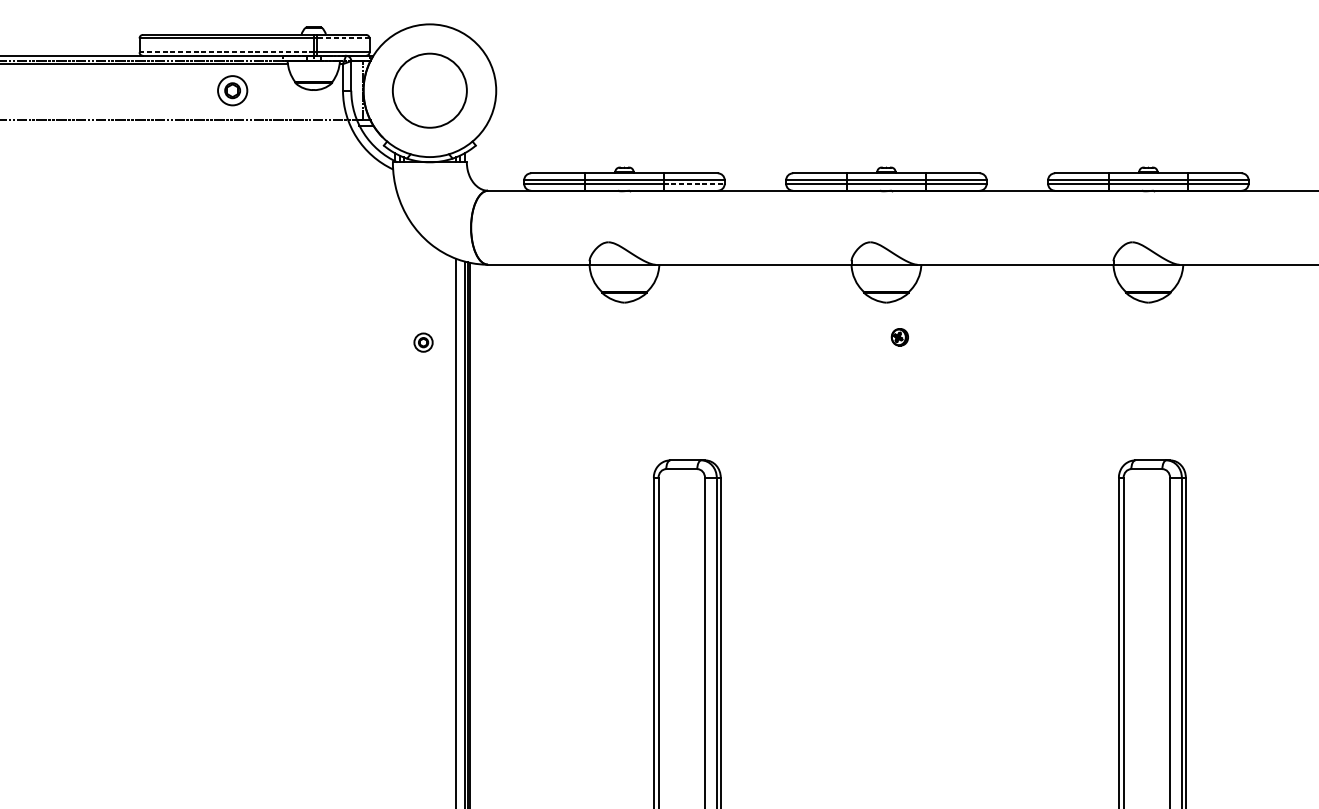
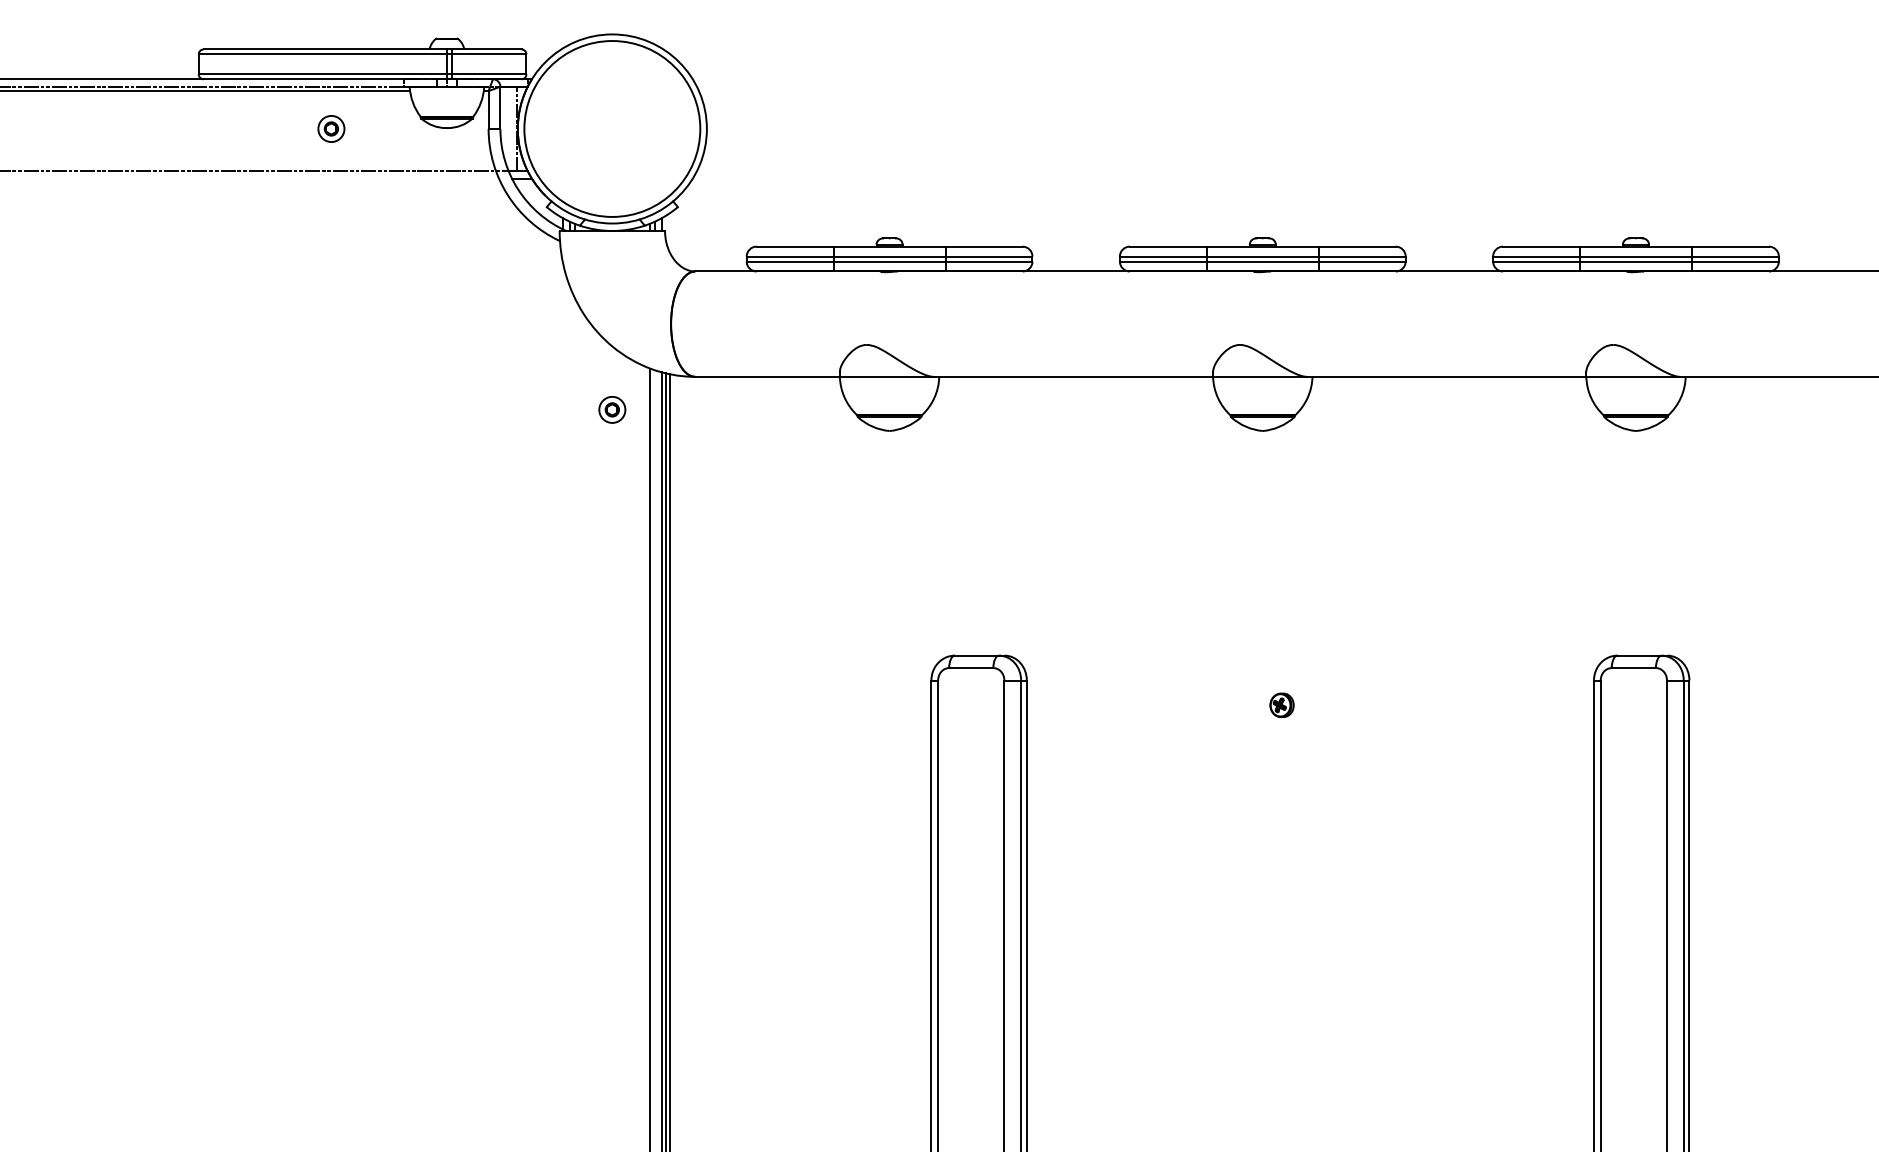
line: (342, 38) -> (488, 54), dashed -> solid
line: (227, 52) -> (323, 74), dashed -> solid
part: (232, 90) -> (331, 128), size x0.62
circle: (429, 90) -> (612, 128), size x1.67
line: (694, 183) -> (989, 261), dashed -> solid
part: (899, 336) -> (1281, 704), moved
part: (423, 342) -> (612, 409), moved

